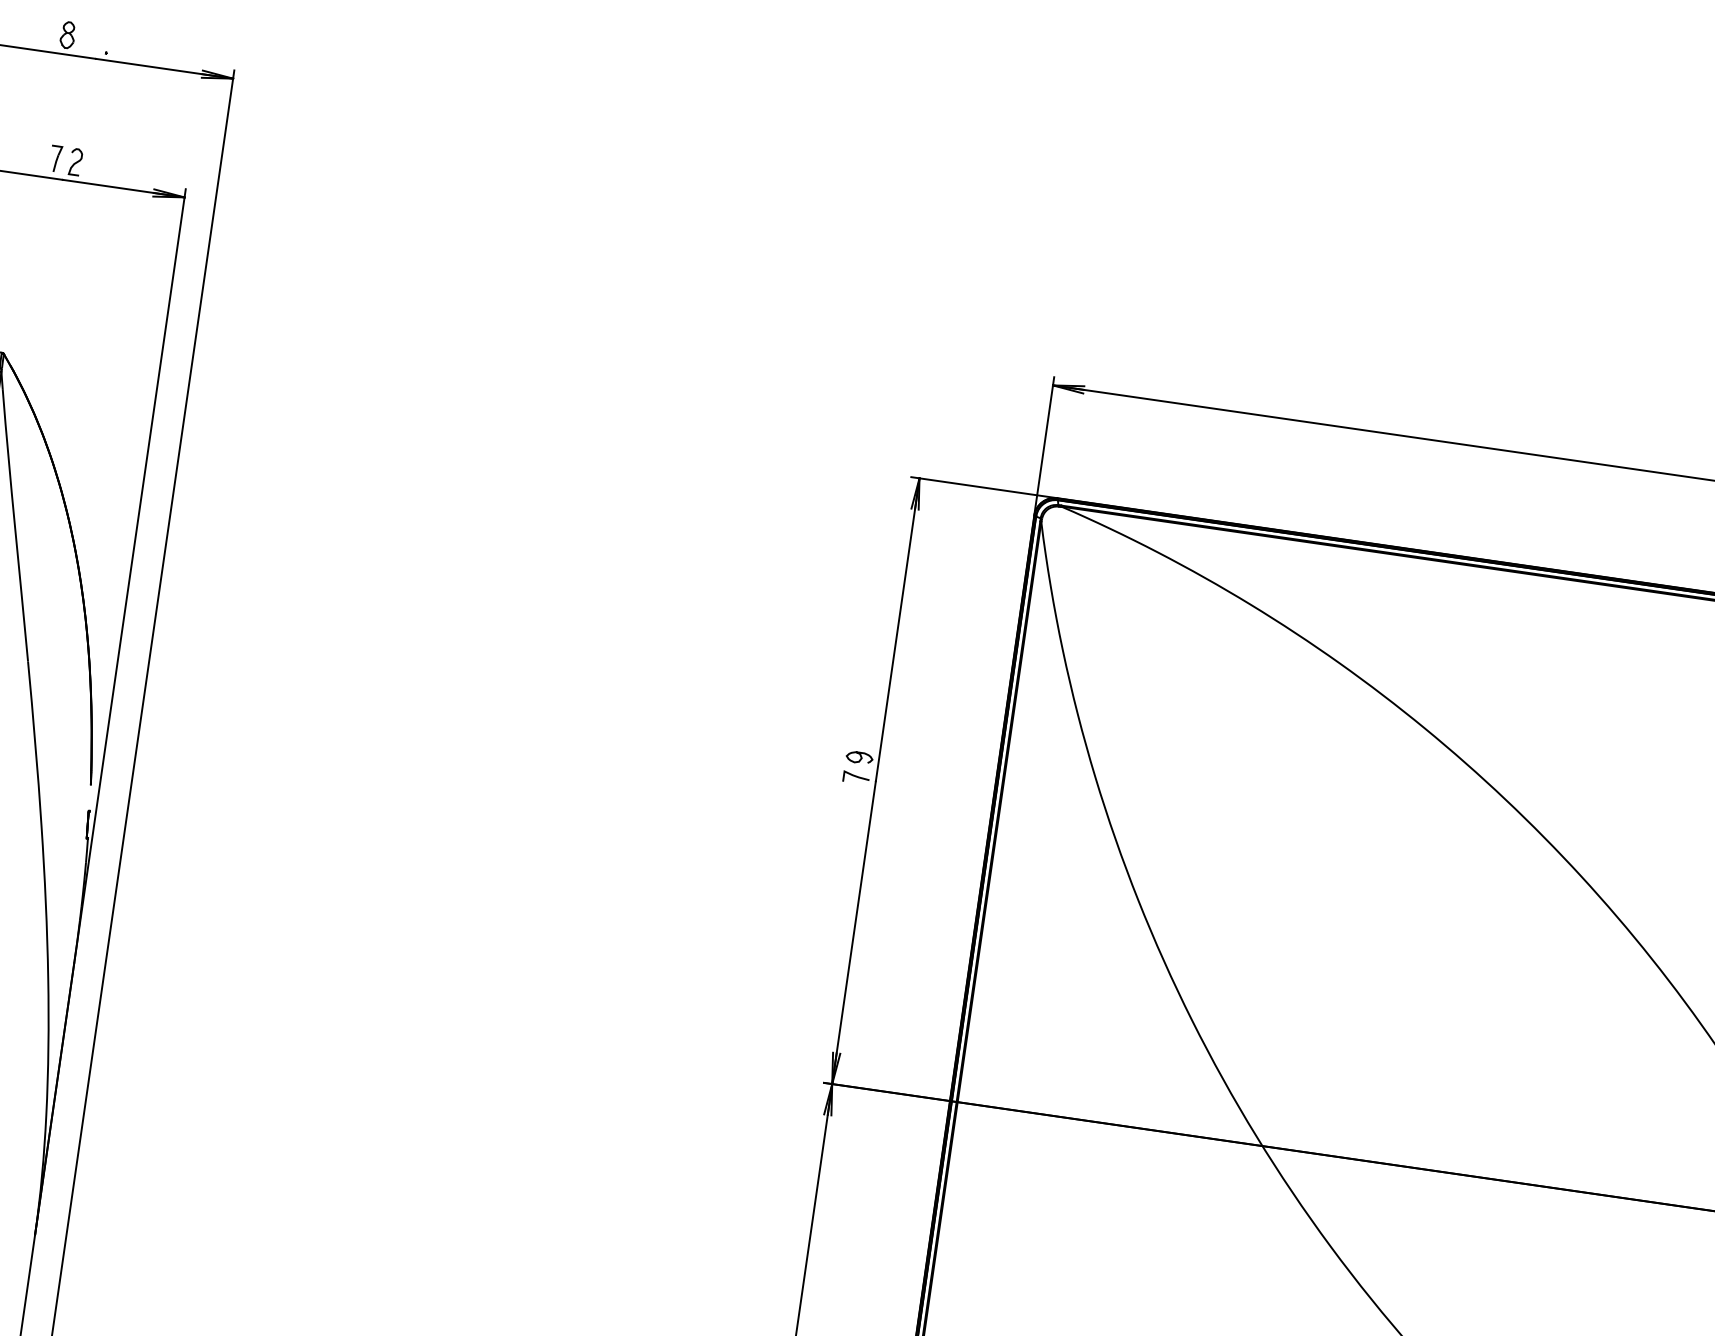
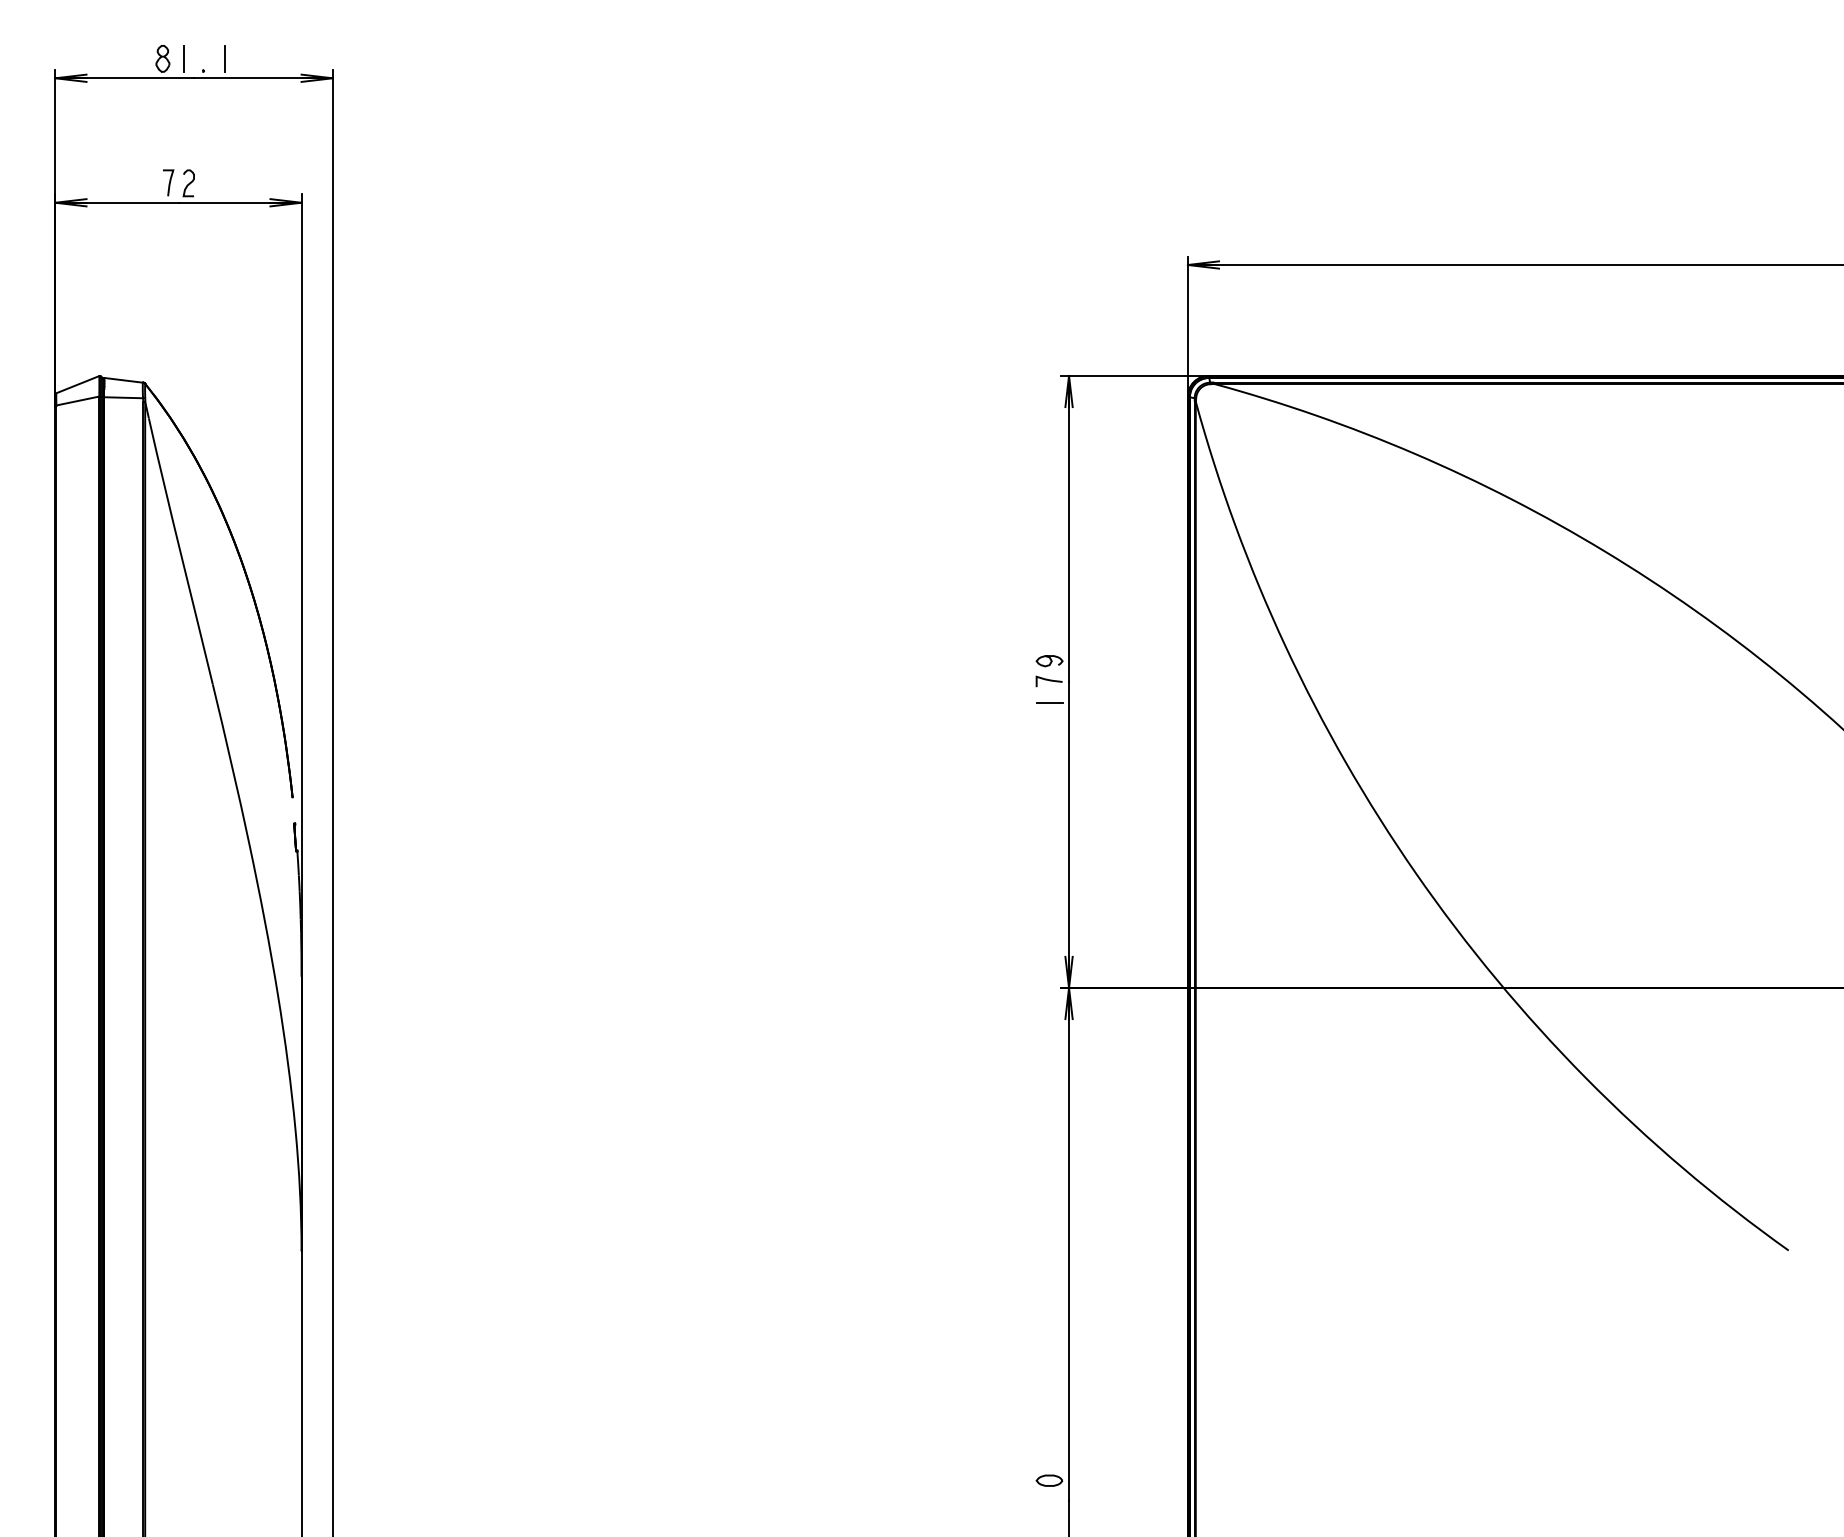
line: (88, 37) -> (183, 58), added
line: (129, 43) -> (225, 58), added
line: (853, 798) -> (1049, 702), added

